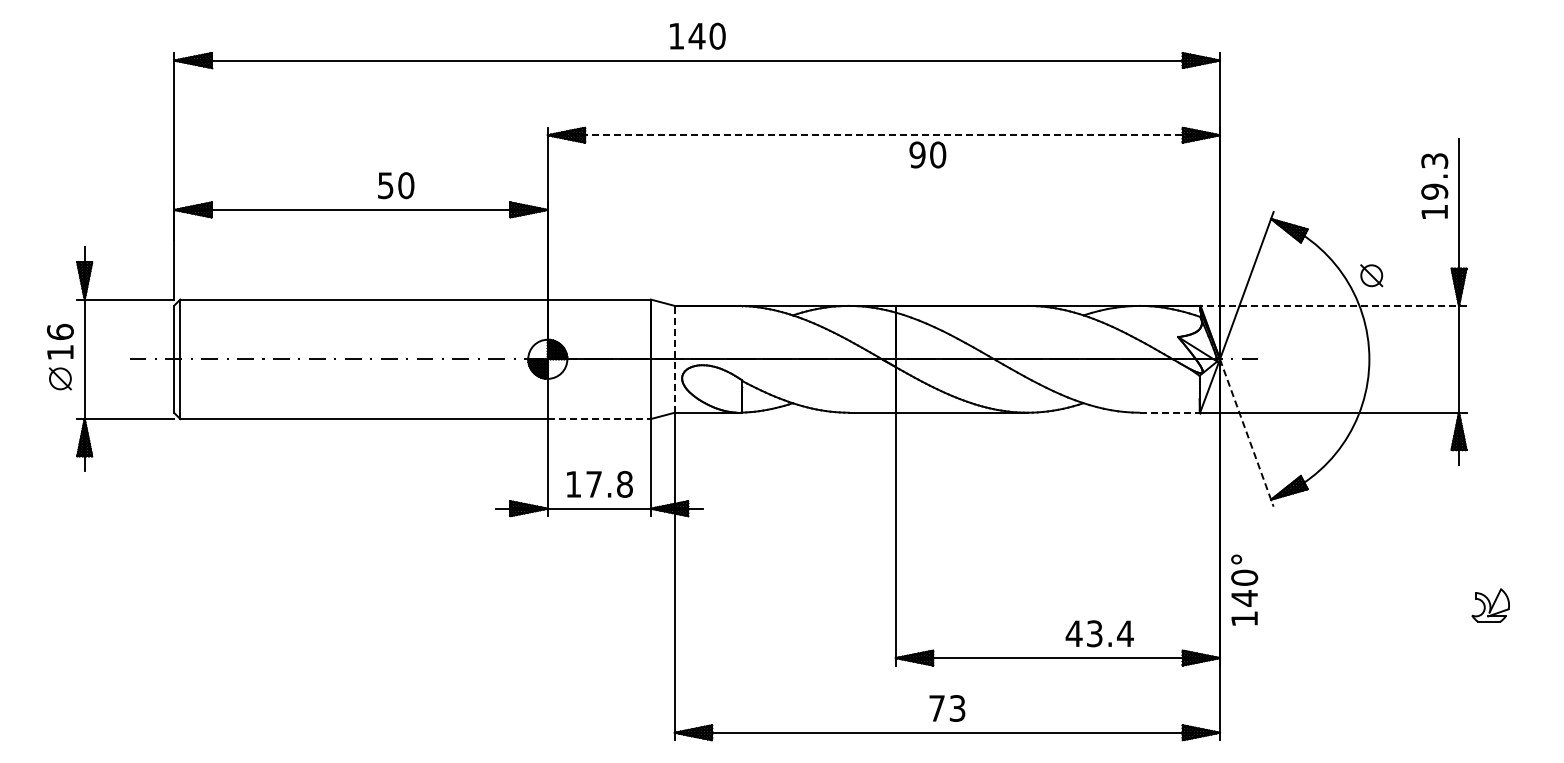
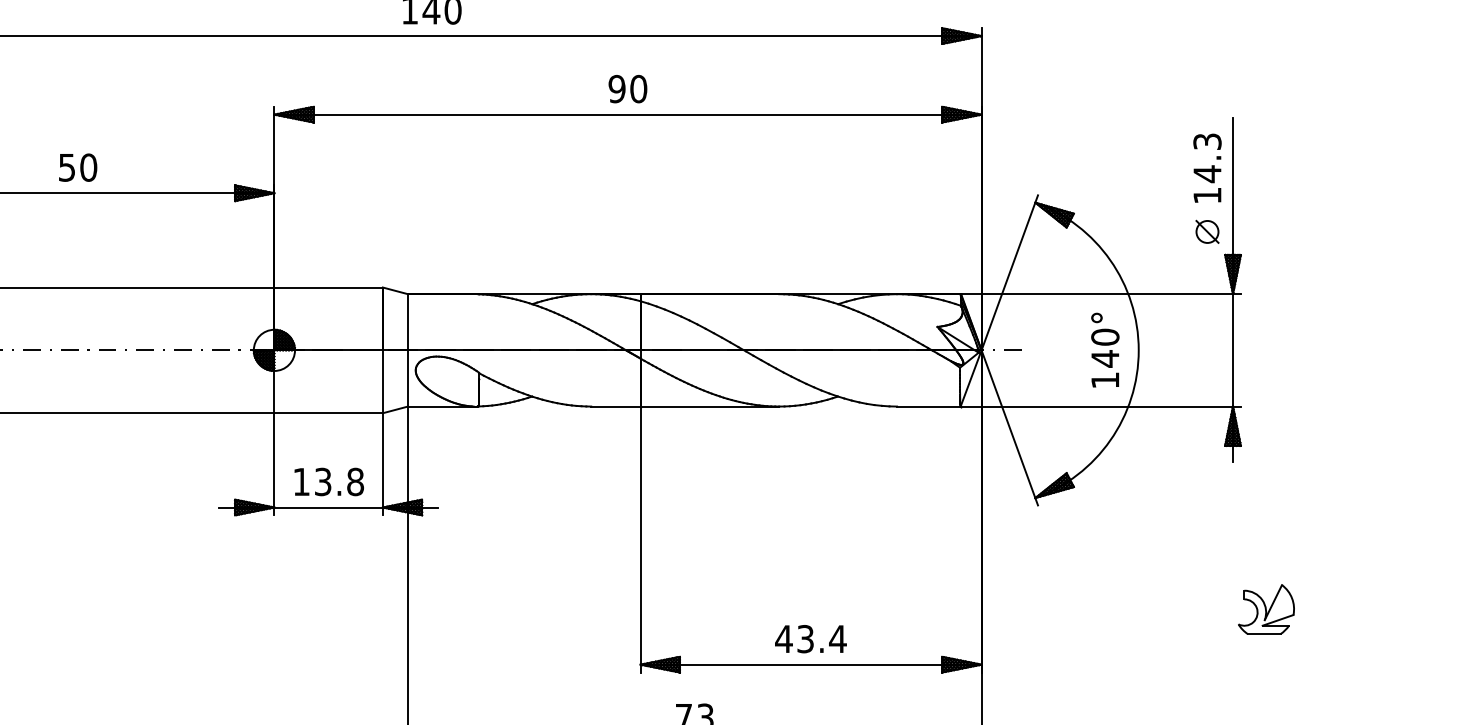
line: (884, 135) -> (628, 114), dashed -> solid
text: (927, 154) -> (627, 88), moved
text: (396, 185) -> (78, 167), moved
text: (1434, 191) -> (1207, 173), 19.3 -> 14.3
part: (1371, 275) -> (1207, 231), moved
line: (1333, 305) -> (1100, 293), dashed -> solid
line: (674, 358) -> (407, 349), dashed -> solid
line: (1170, 412) -> (929, 406), dashed -> solid
line: (599, 419) -> (328, 413), dashed -> solid
line: (1247, 433) -> (1010, 428), dashed -> solid
text: (593, 483) -> (322, 481), 17.8 -> 13.8
text: (1244, 589) -> (1105, 349), moved
part: (1490, 605) -> (1266, 609), size x1.43
text: (1099, 633) -> (810, 638), moved

